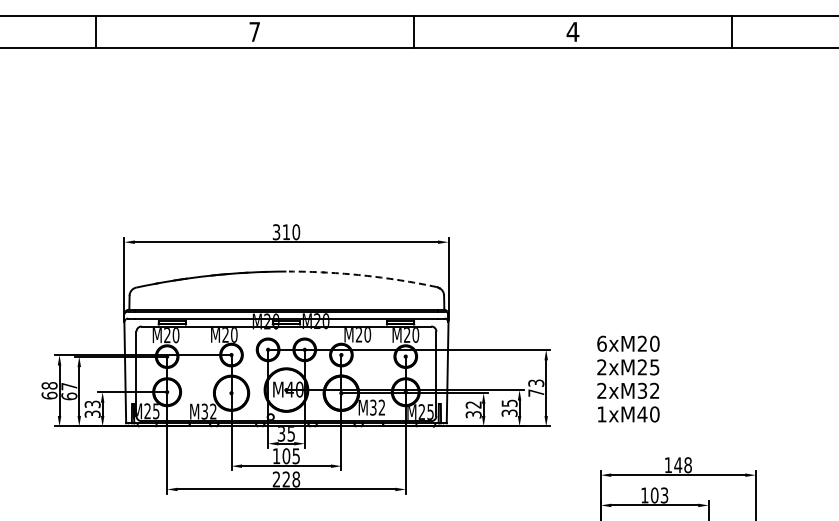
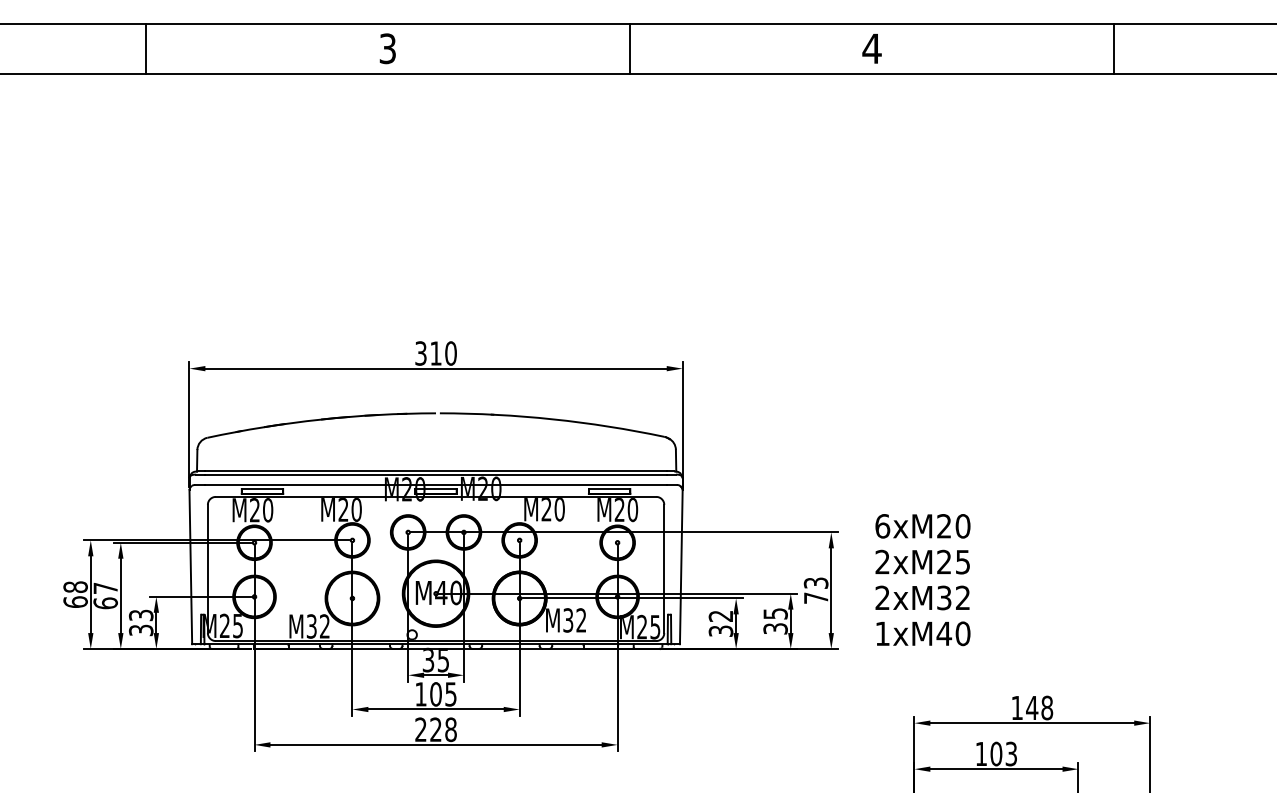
text: (254, 31) -> (387, 48), 7 -> 3
arc: (363, 275) -> (553, 419), dashed -> solid
text: (628, 378) -> (923, 579), moved

